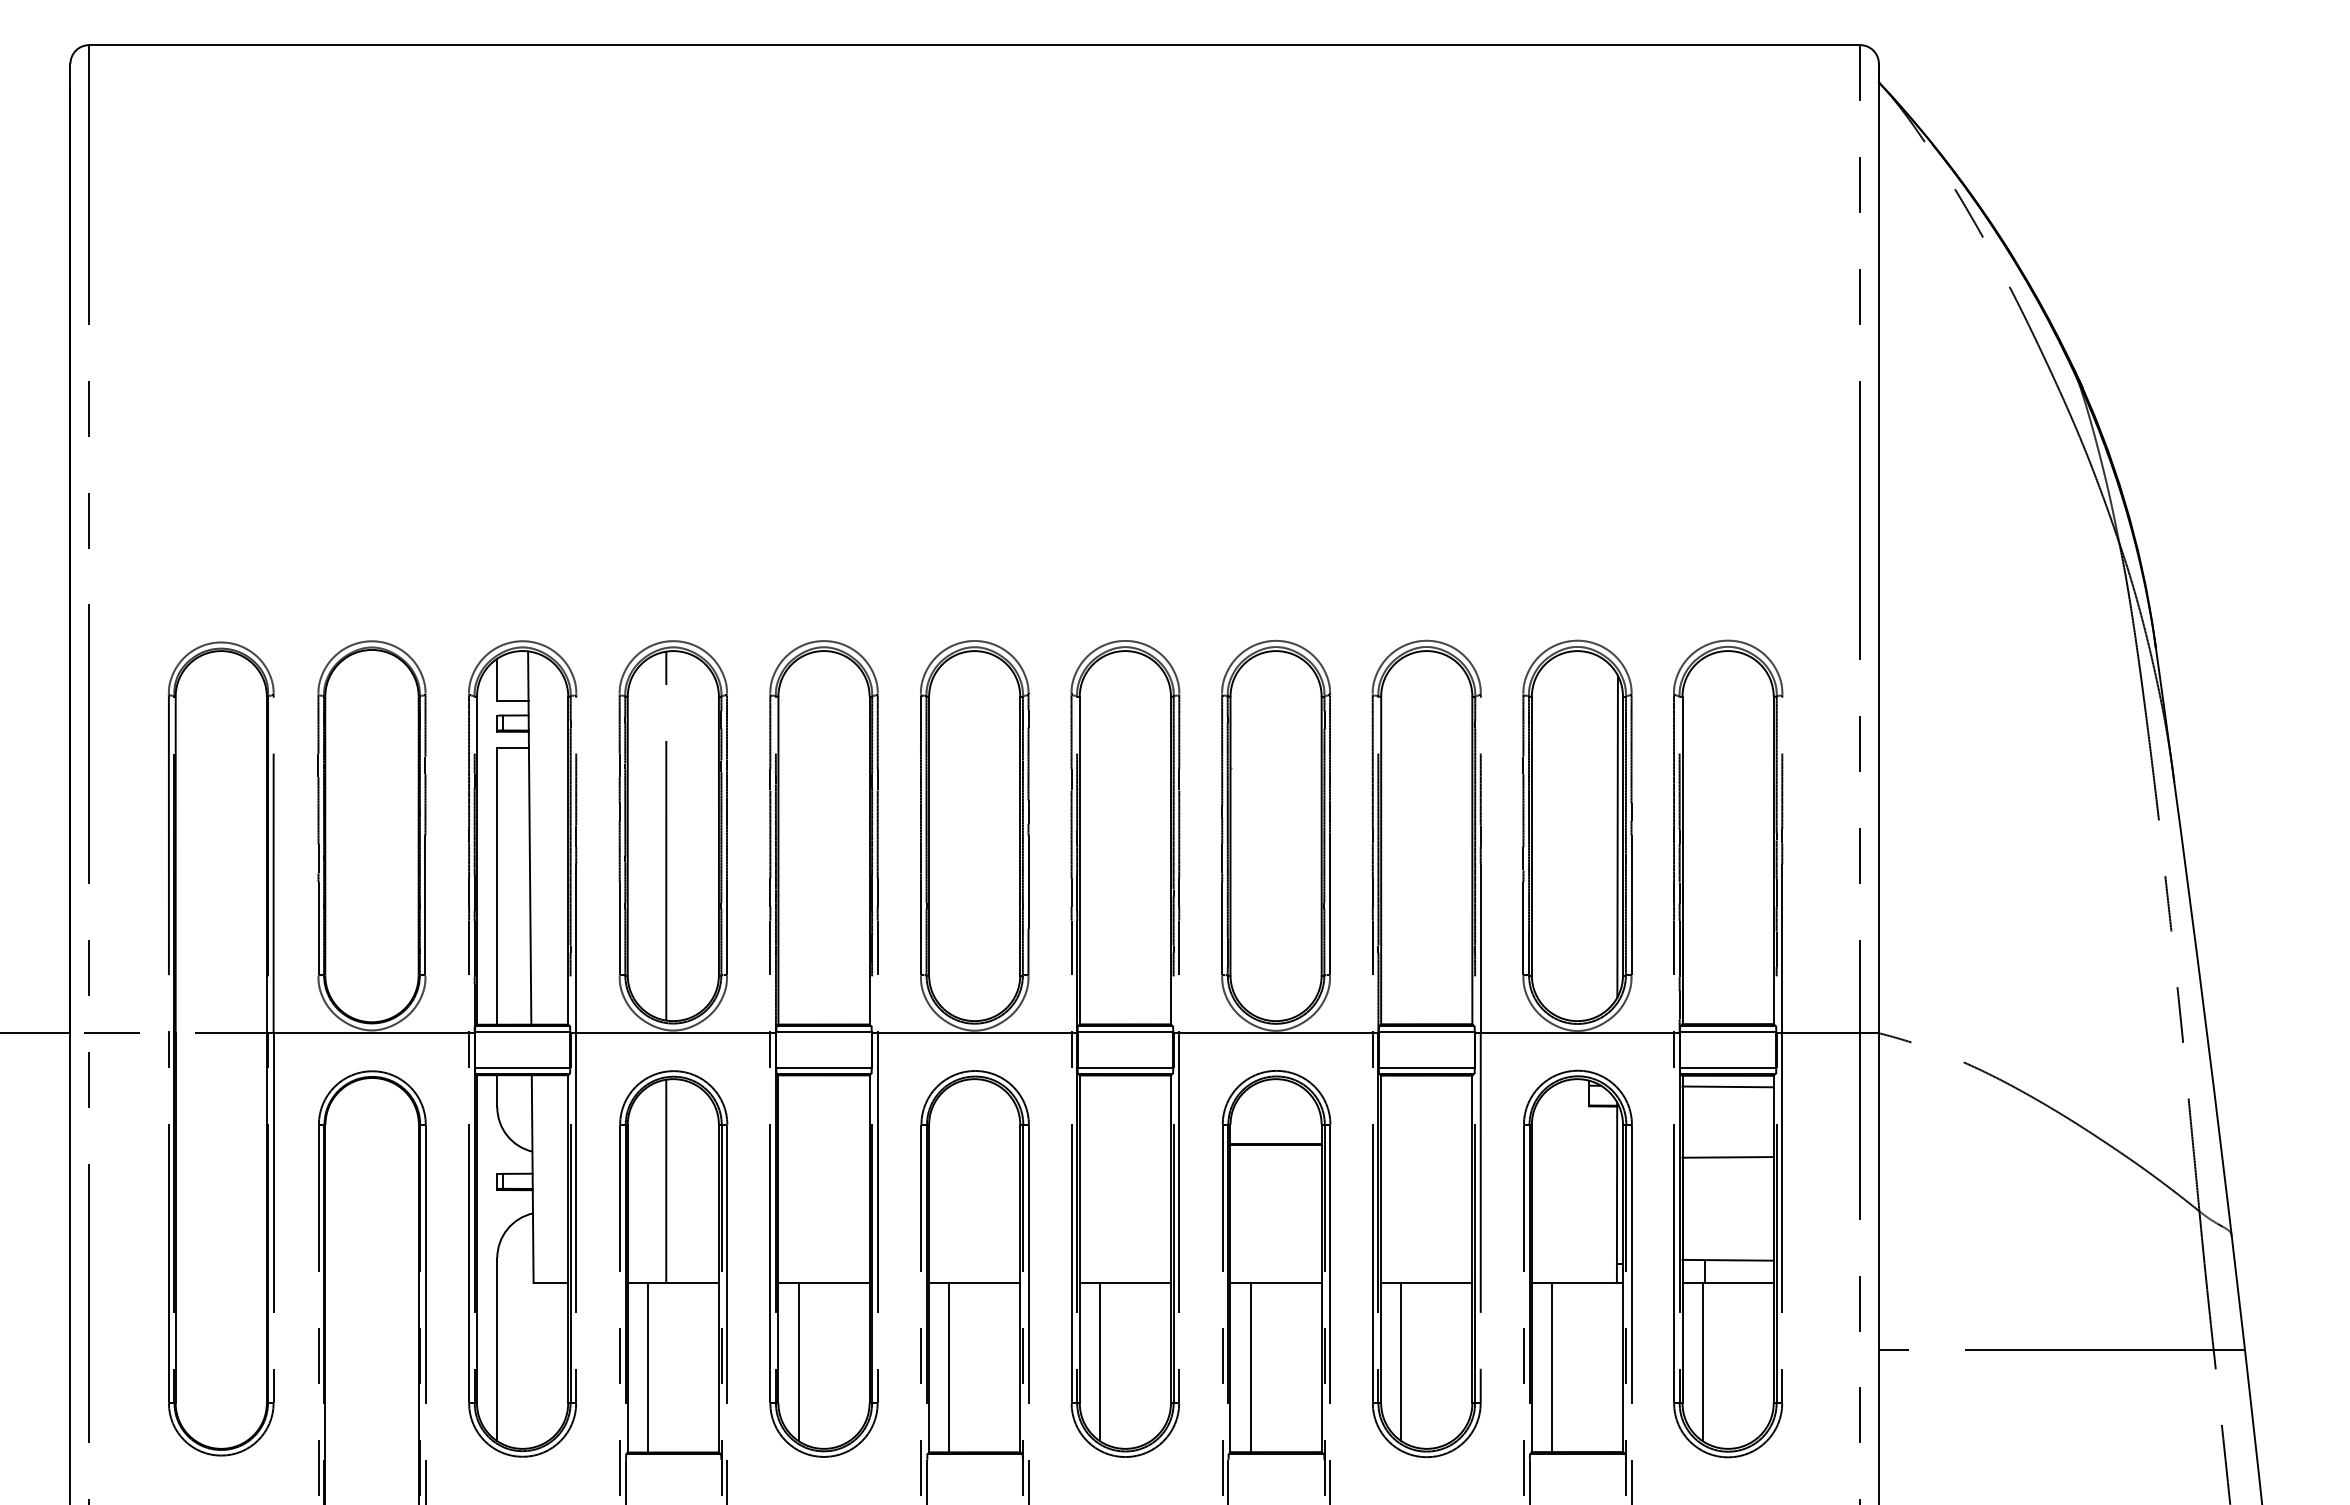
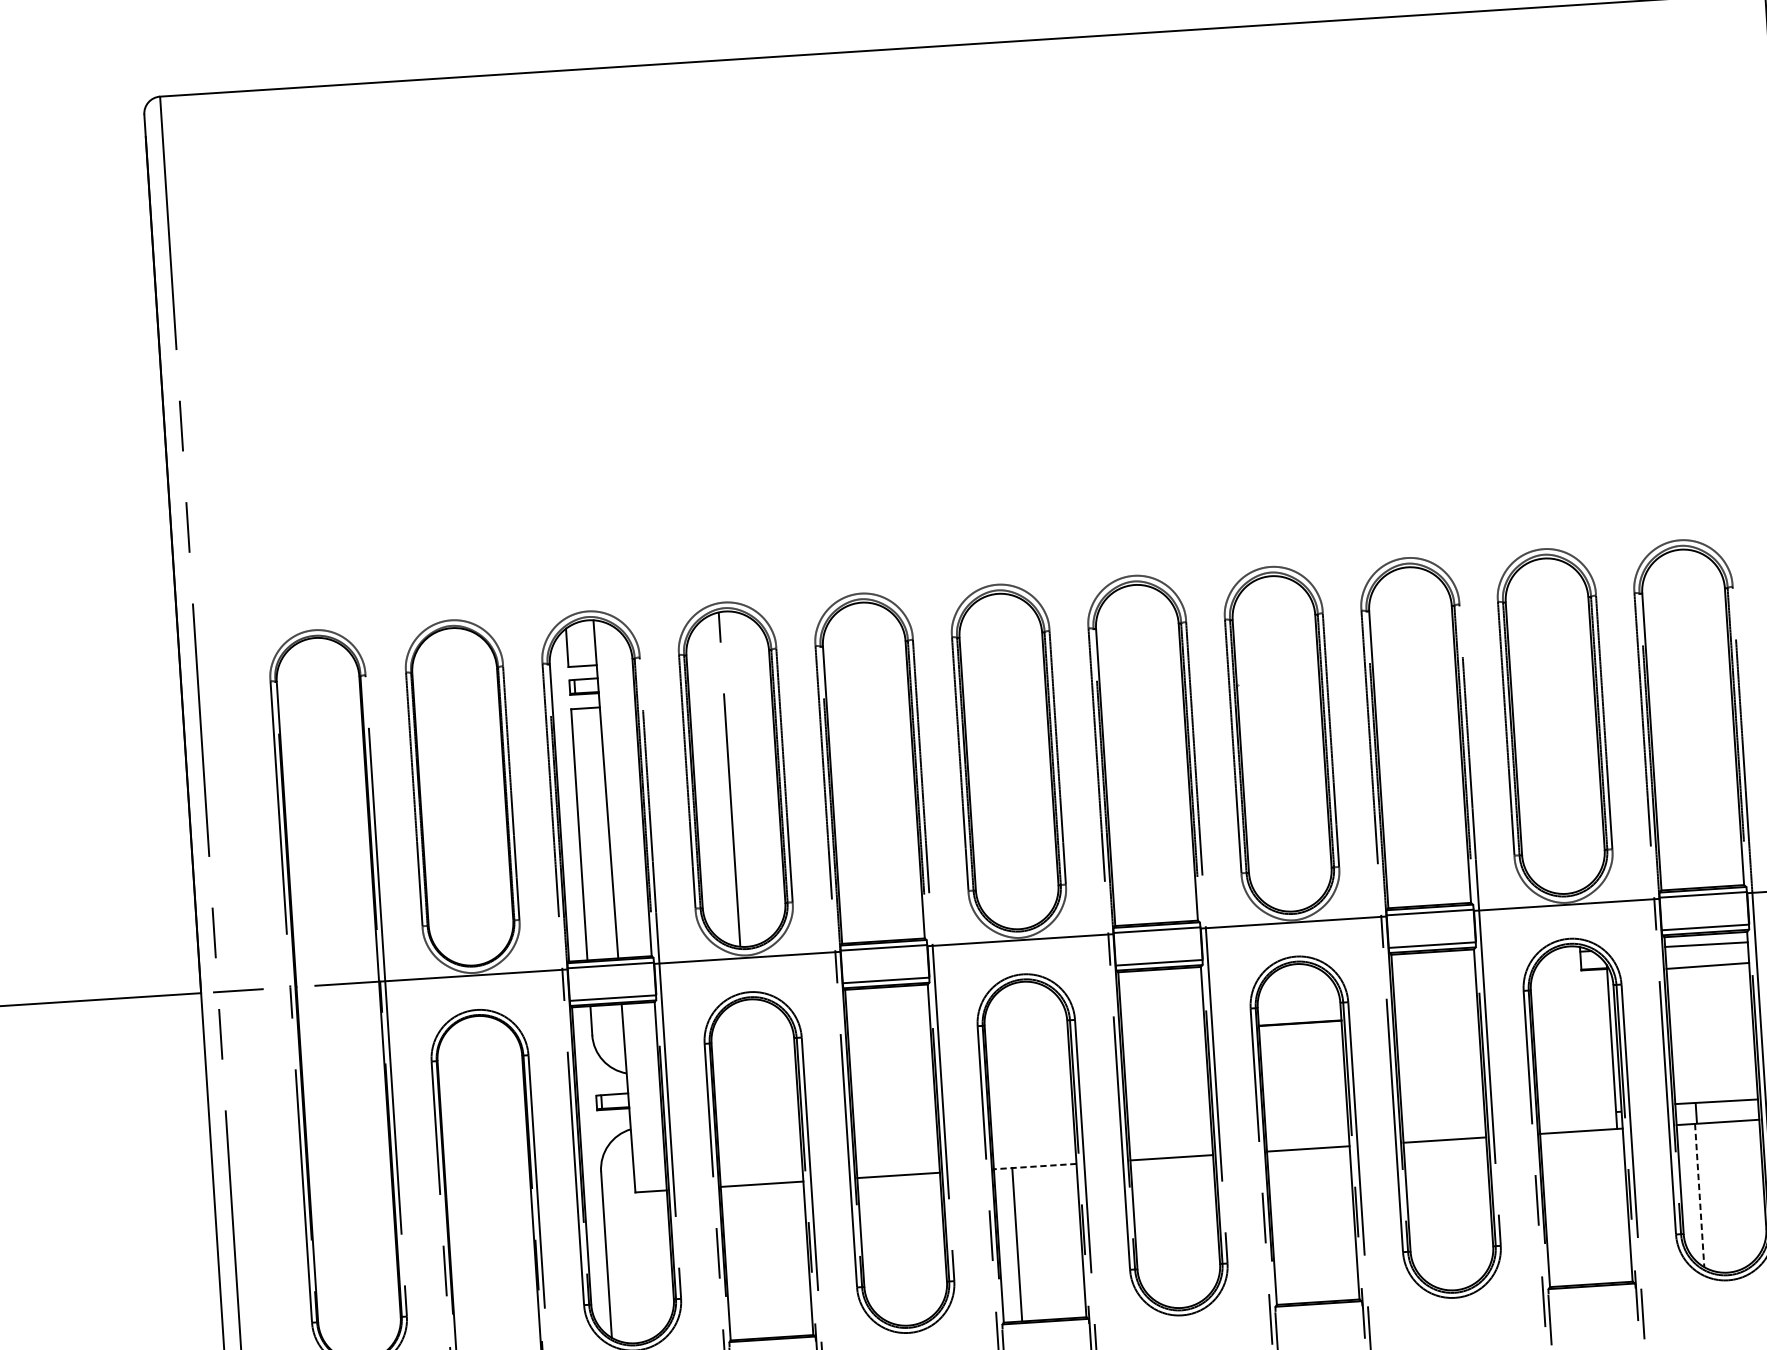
line: (1617, 836) -> (1591, 724), removed
line: (1727, 1157) -> (1707, 966), moved
line: (666, 1181) -> (749, 1092), removed
line: (974, 1283) -> (1035, 1166), solid -> dashed
line: (798, 1362) -> (880, 1248), removed
line: (1100, 1362) -> (1153, 1231), removed
line: (1401, 1362) -> (1426, 1213), removed
line: (1702, 1362) -> (1699, 1195), solid -> dashed
line: (648, 1367) -> (744, 1262), removed
line: (1250, 1367) -> (1290, 1226), removed
line: (1552, 1367) -> (1563, 1209), removed

